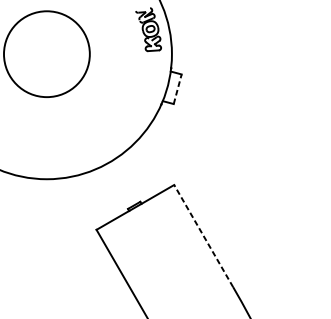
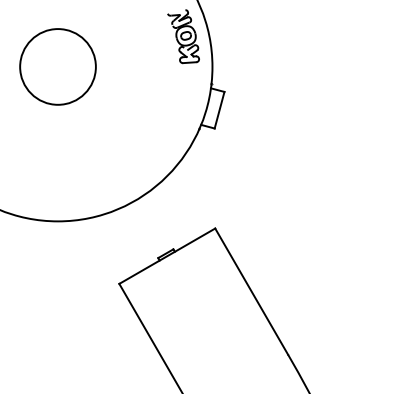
circle: (46, 53) -> (57, 66), size x0.71
line: (177, 89) -> (219, 110), dashed -> solid
line: (203, 235) -> (251, 291), dashed -> solid

